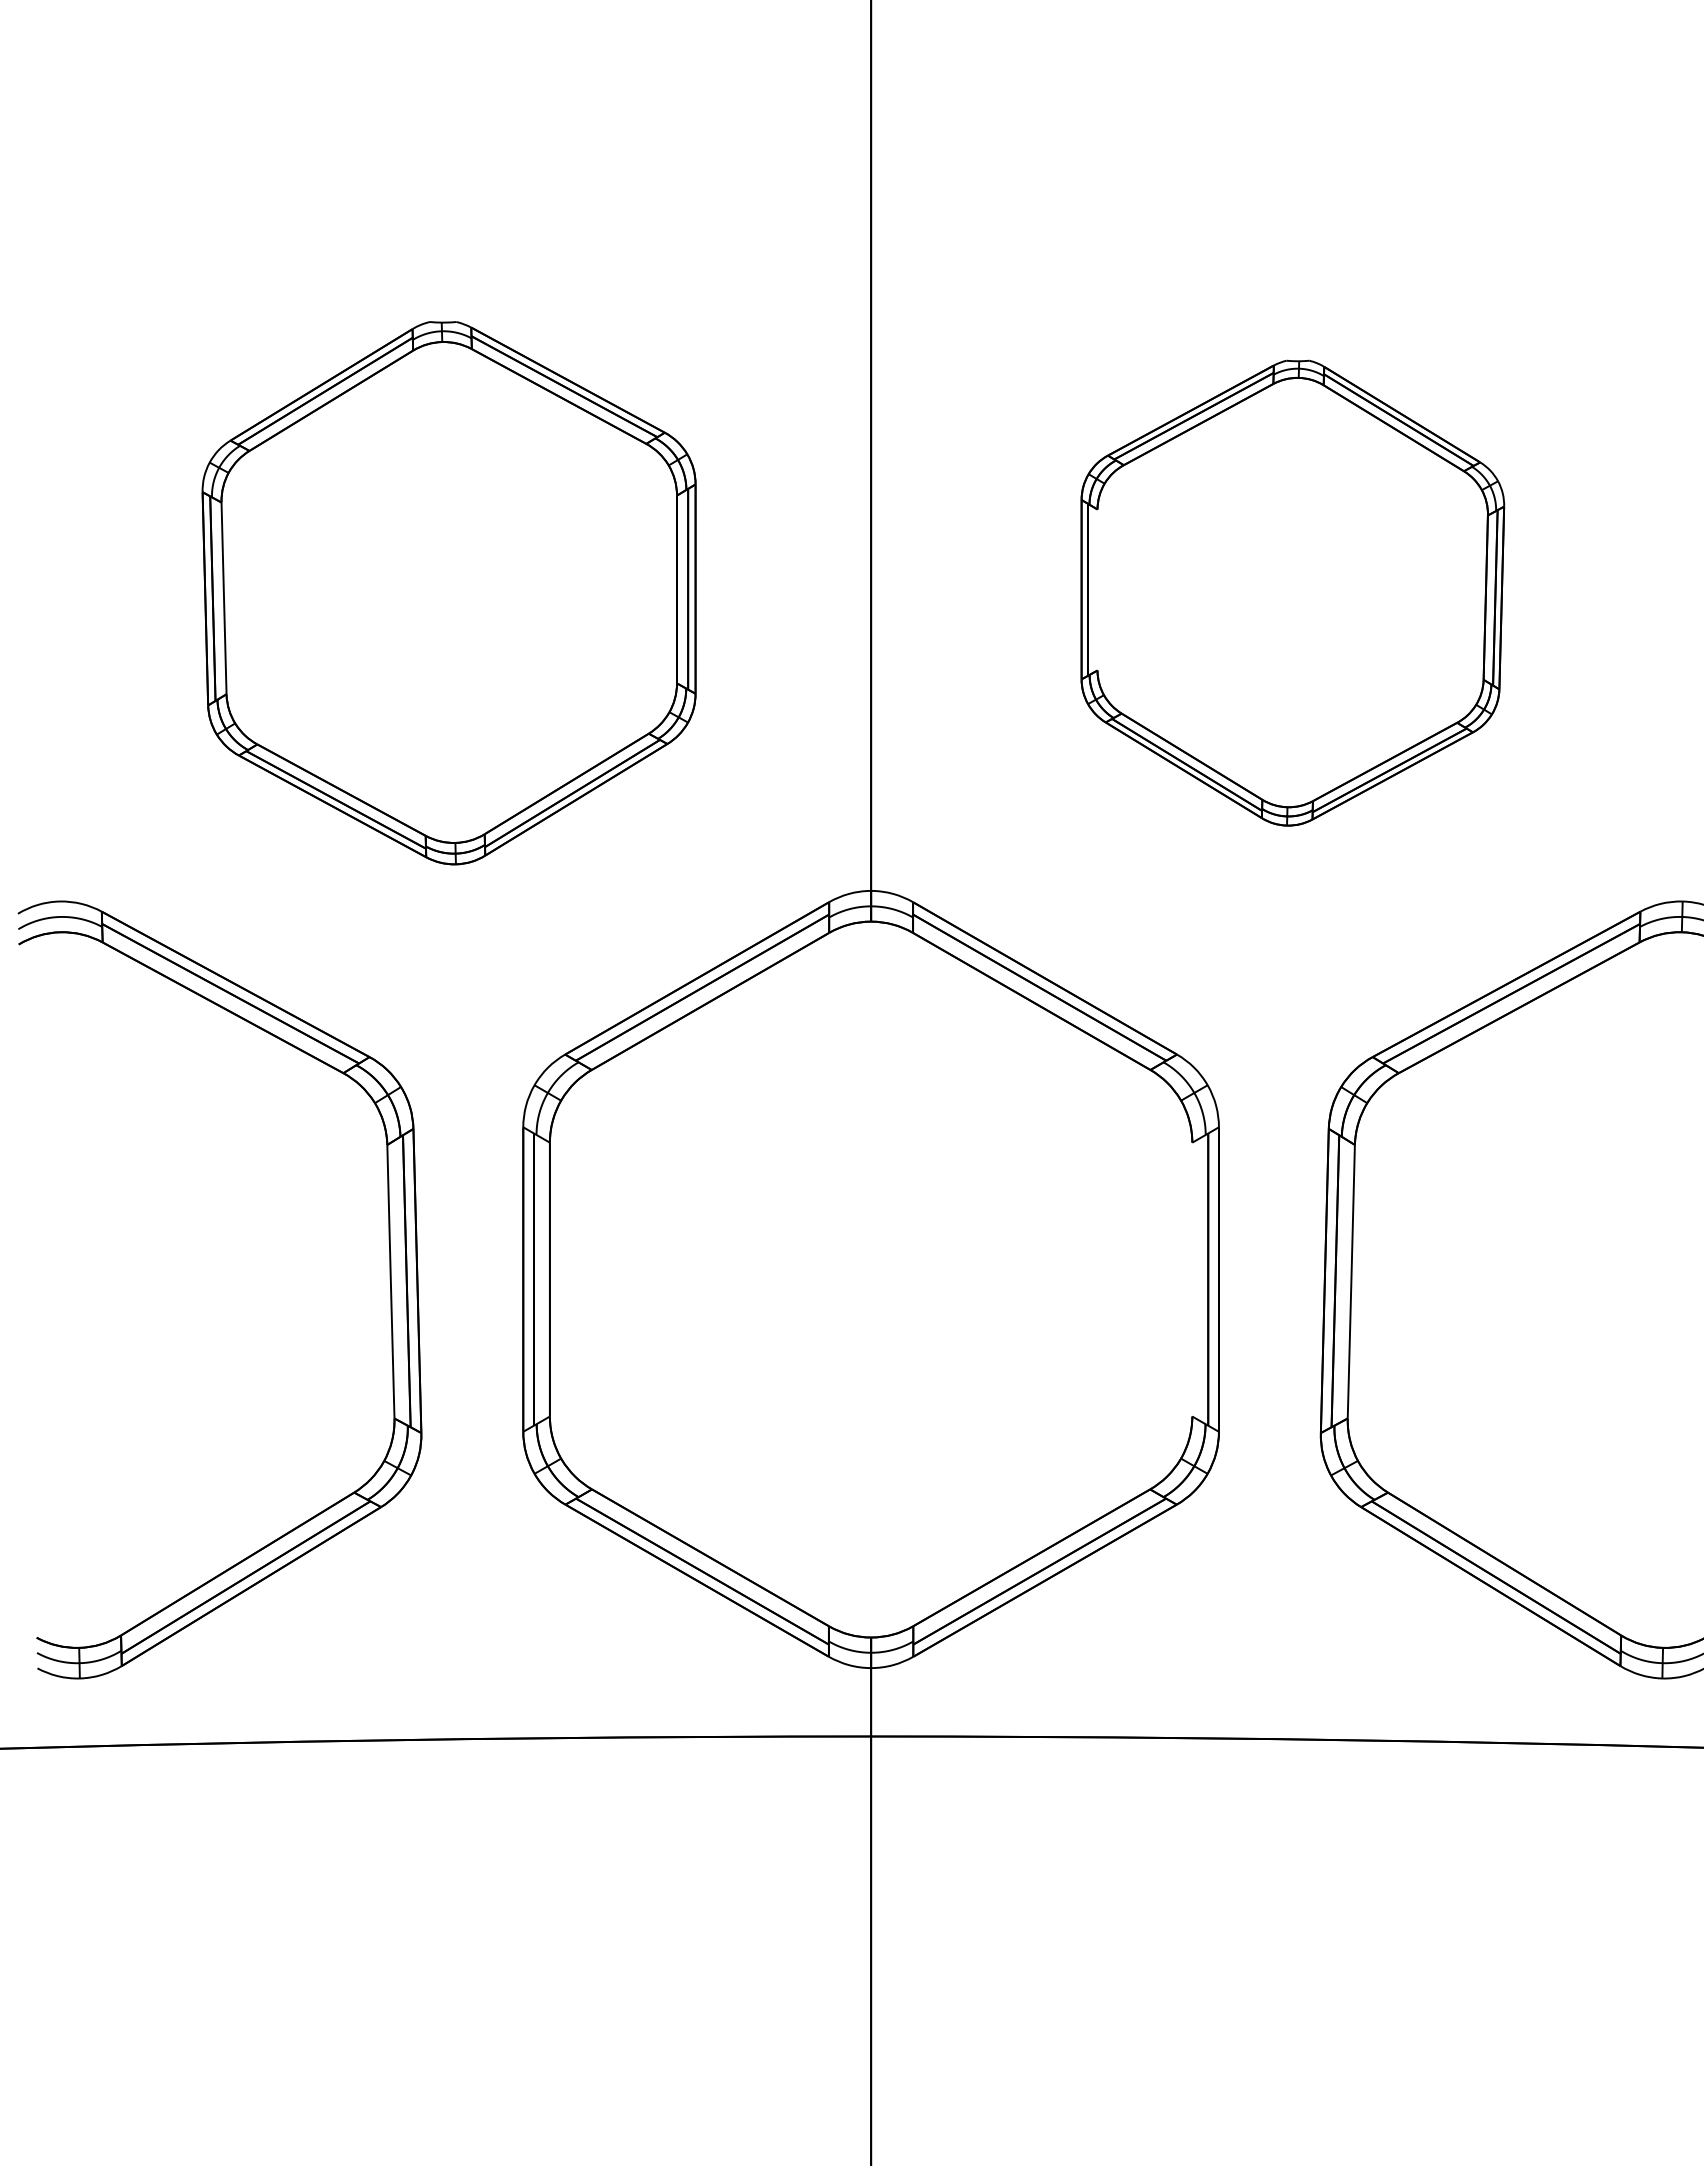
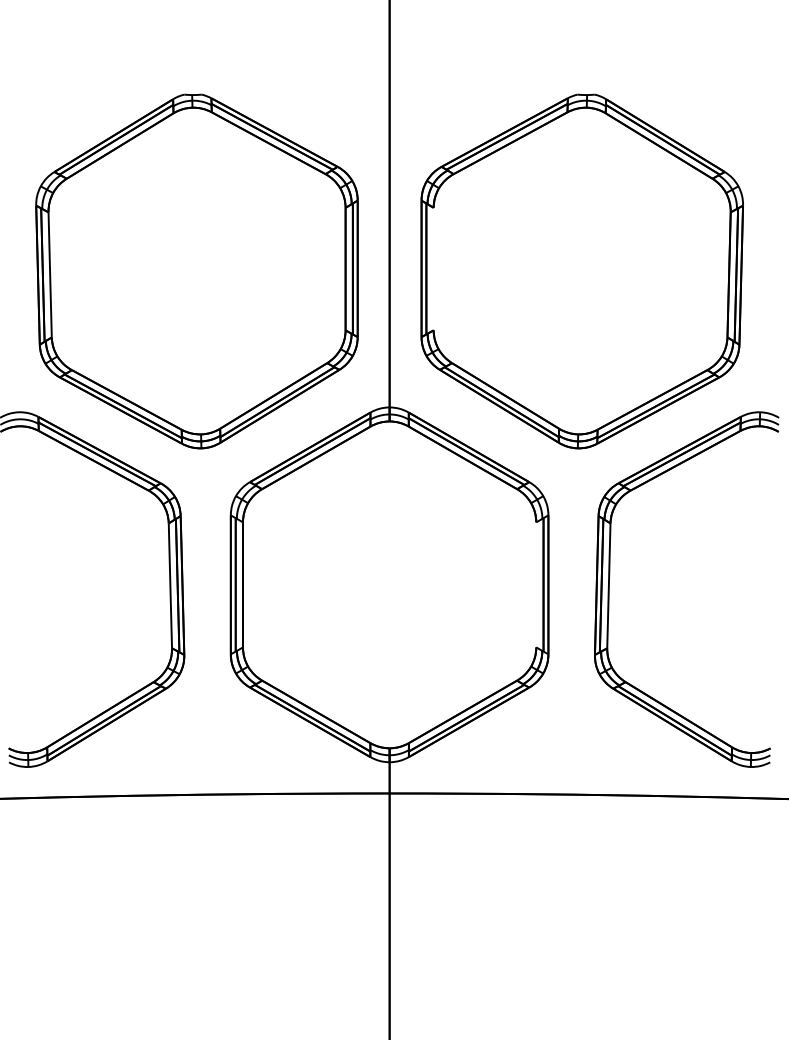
part: (448, 593) -> (196, 271), size x1.43
part: (1291, 593) -> (581, 271), size x1.67

